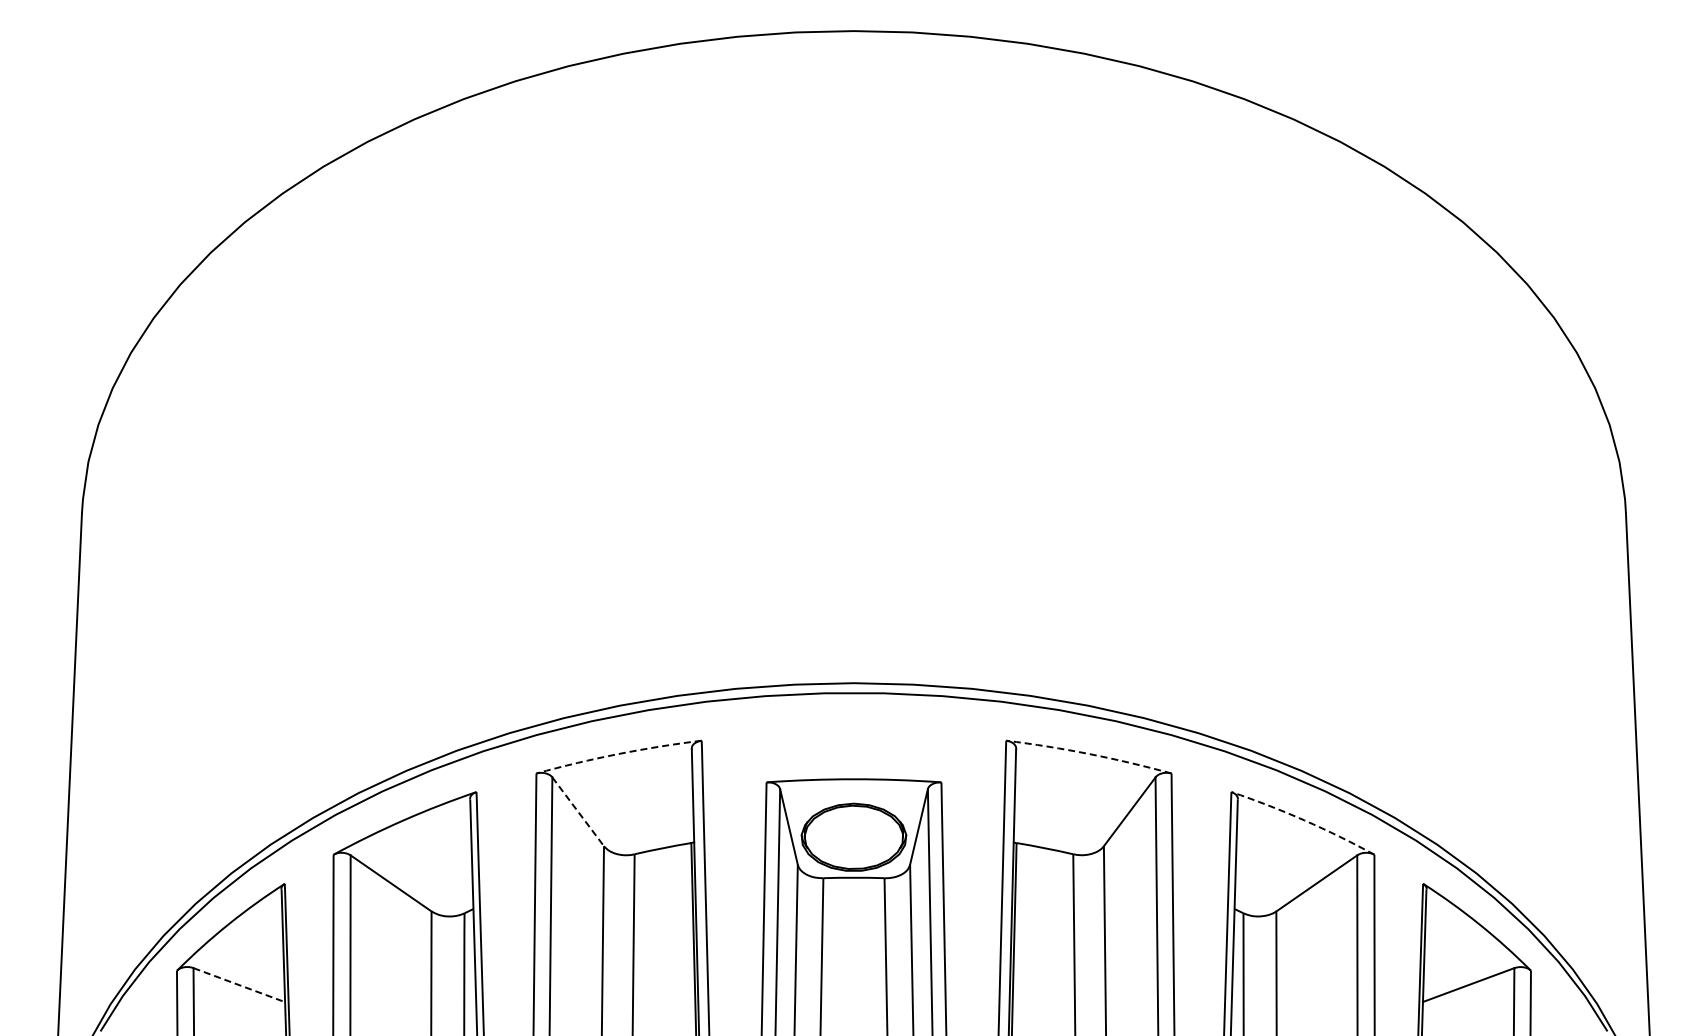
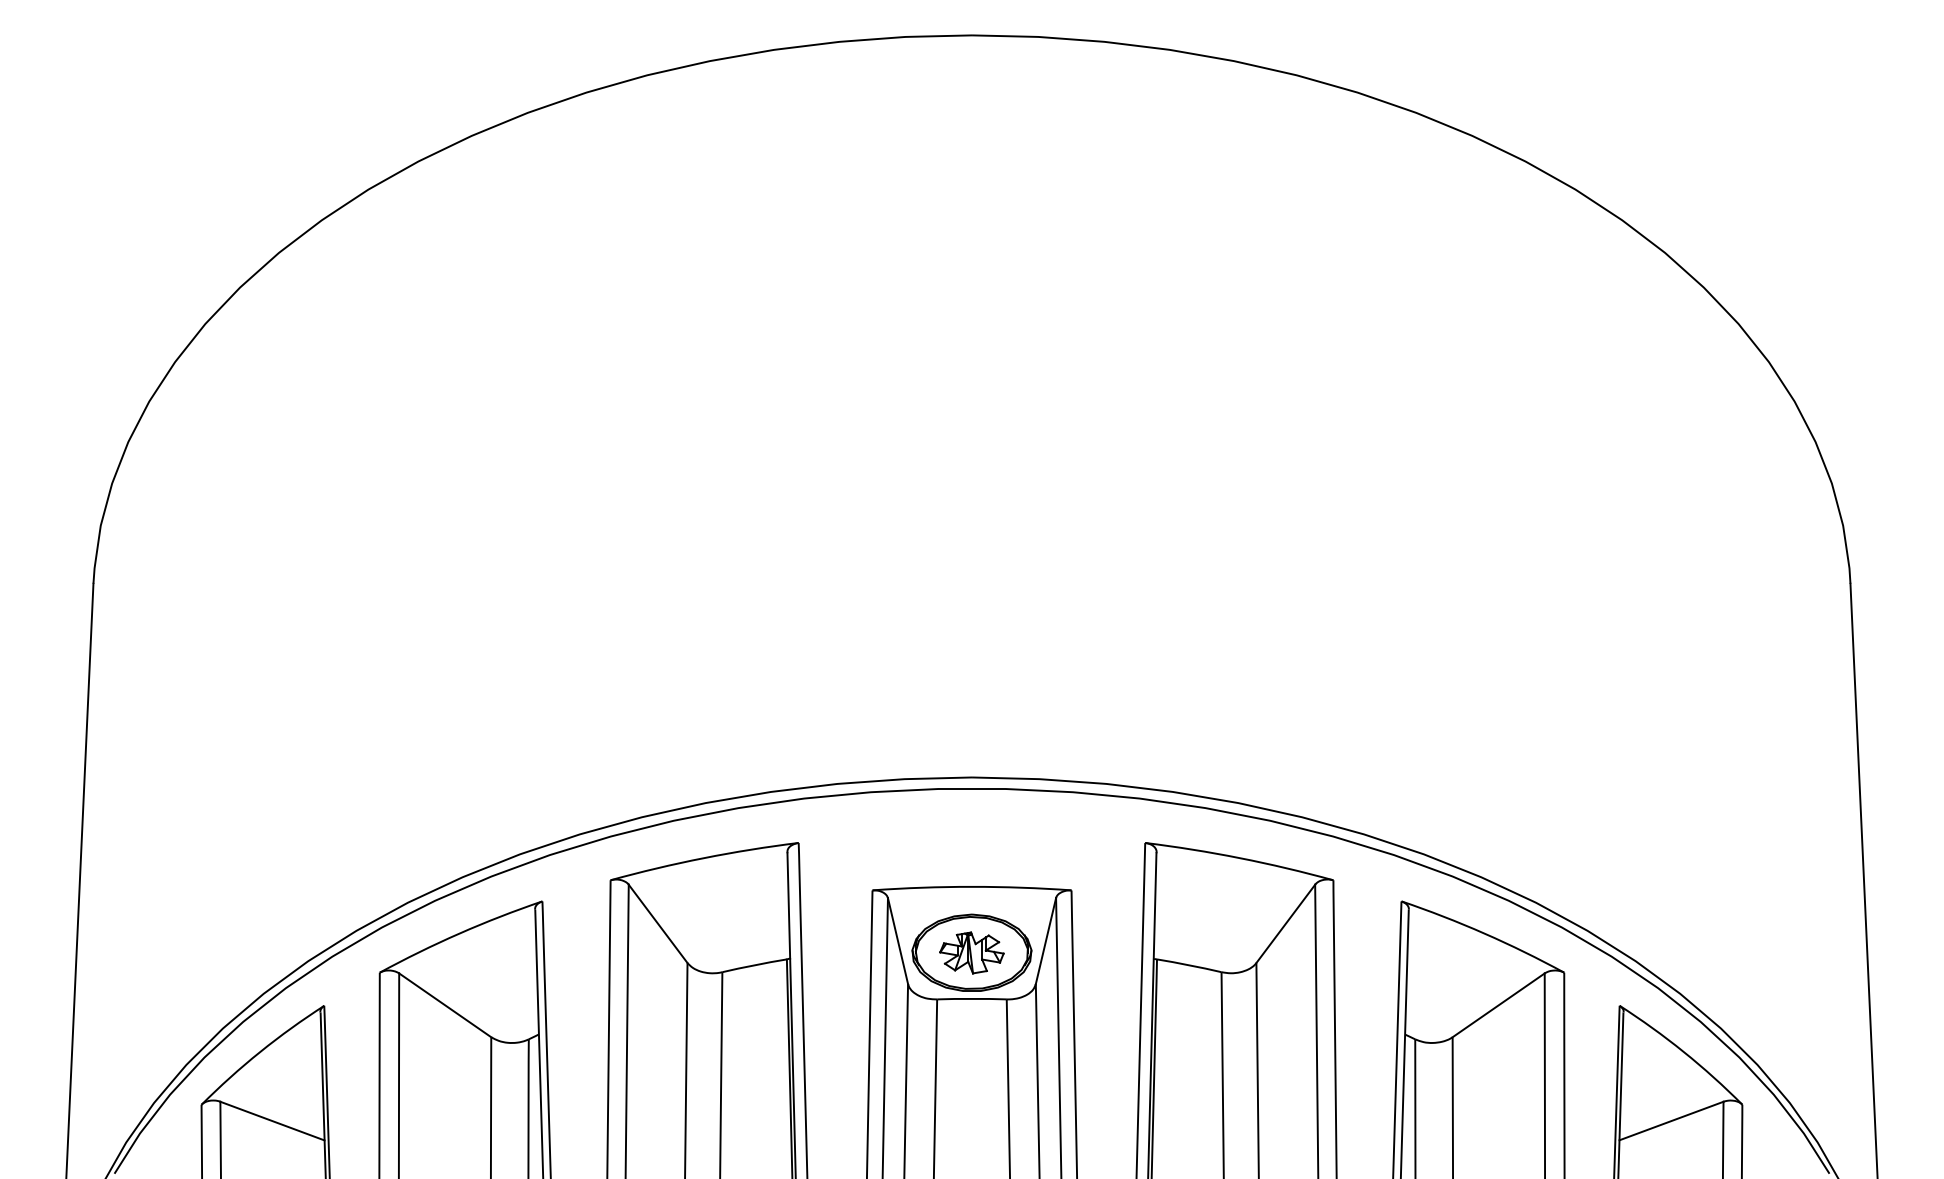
arc: (618, 754) -> (704, 858), dashed -> solid
arc: (1089, 754) -> (1239, 858), dashed -> solid
line: (578, 812) -> (658, 924), dashed -> solid
arc: (1304, 820) -> (1484, 933), dashed -> solid
part: (853, 837) -> (971, 953), added
line: (239, 985) -> (272, 1121), dashed -> solid

